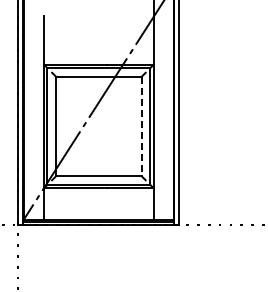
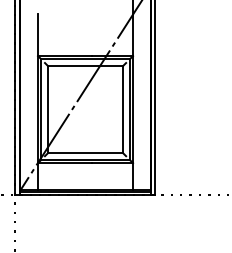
line: (141, 126) -> (122, 109), dashed -> solid

